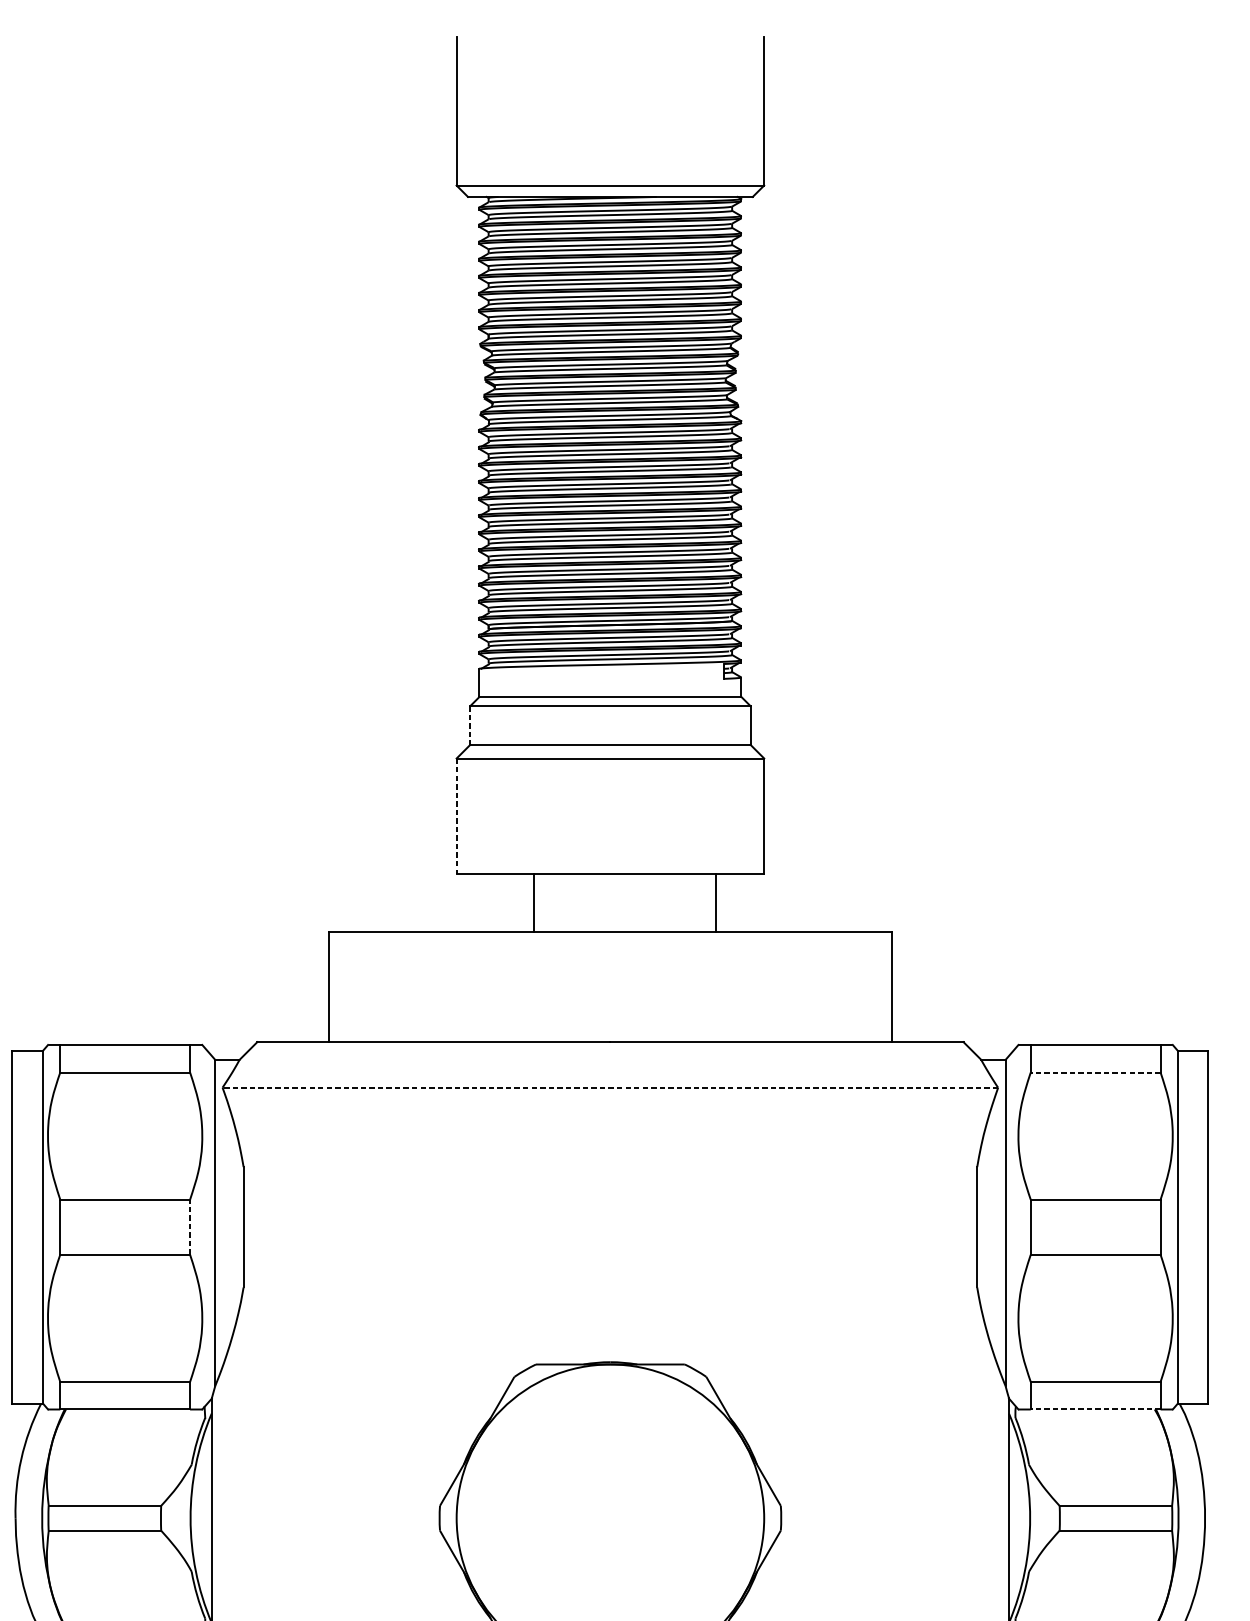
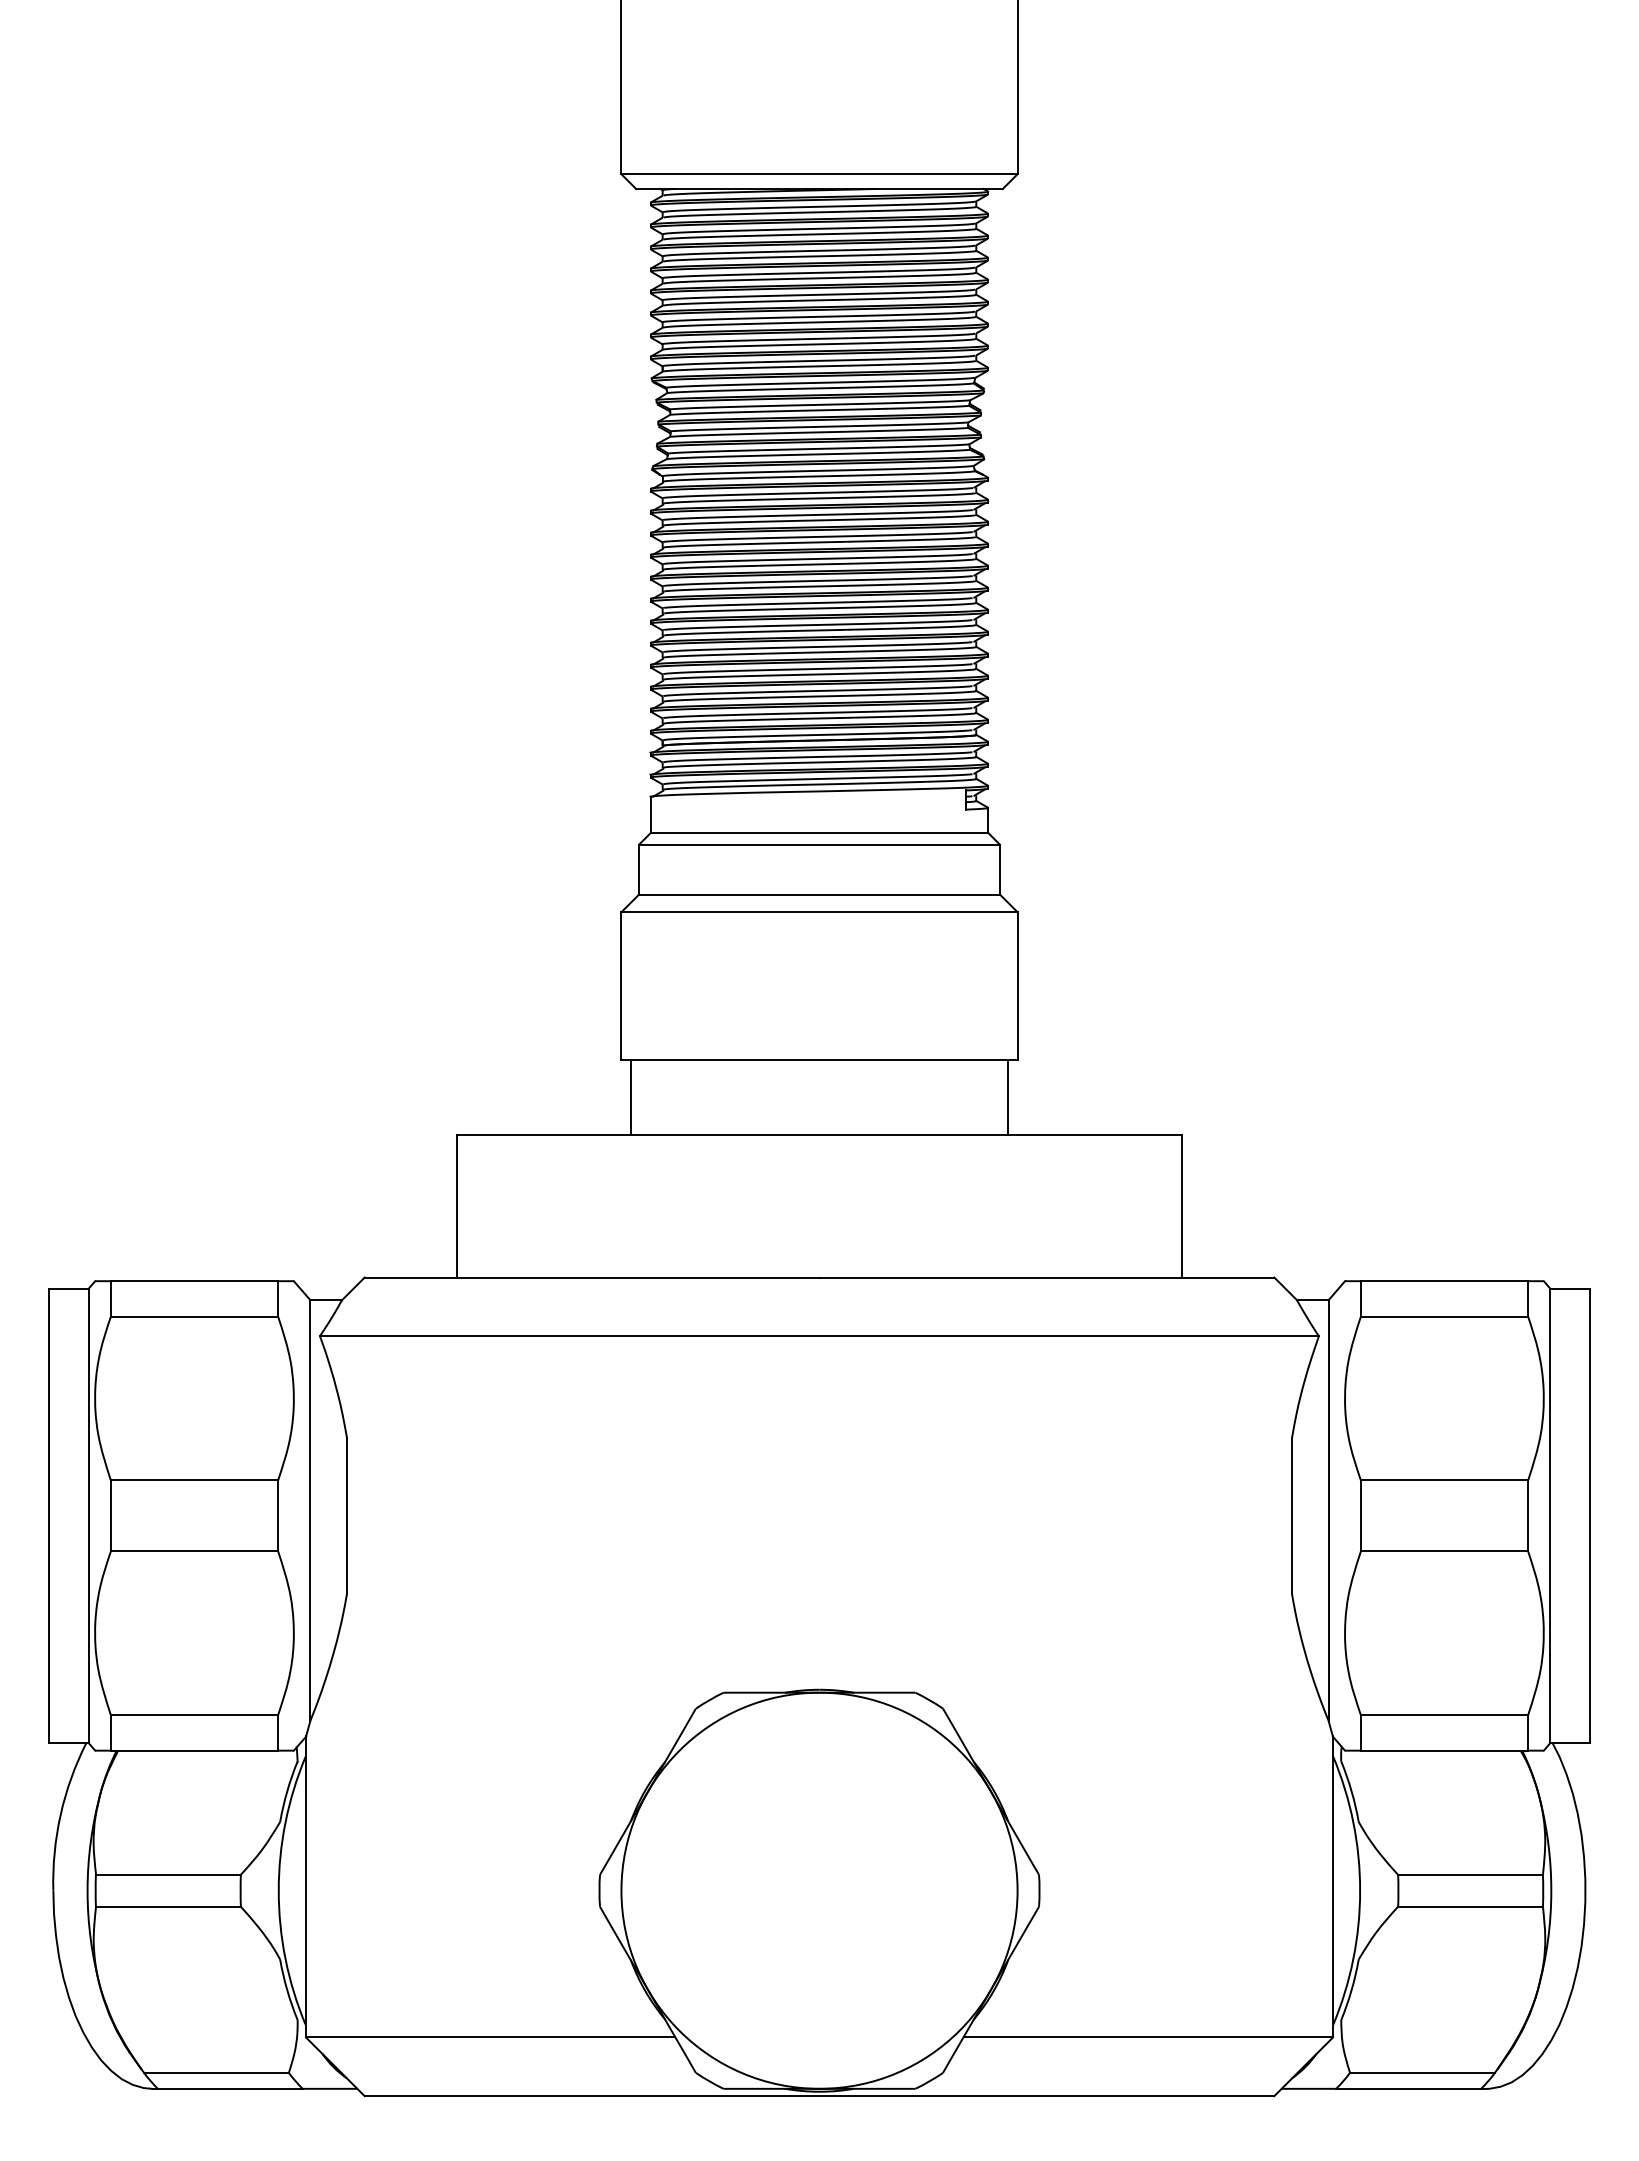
line: (470, 725) -> (639, 869), dashed -> solid
line: (456, 816) -> (621, 986), dashed -> solid
line: (534, 902) -> (631, 1097), moved
line: (716, 902) -> (1008, 1097), moved
line: (1095, 1072) -> (1444, 1316), dashed -> solid
line: (609, 1087) -> (818, 1336), dashed -> solid
line: (190, 1226) -> (278, 1515), dashed -> solid
line: (1095, 1409) -> (1444, 1750), dashed -> solid

